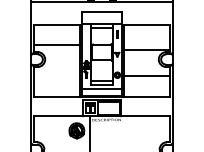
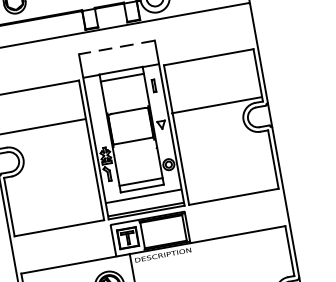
line: (102, 11) -> (117, 46), solid -> dashed
line: (146, 75) -> (225, 155), removed

